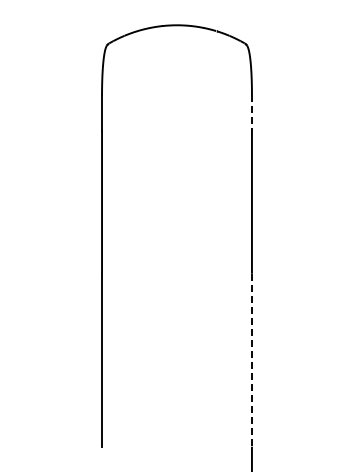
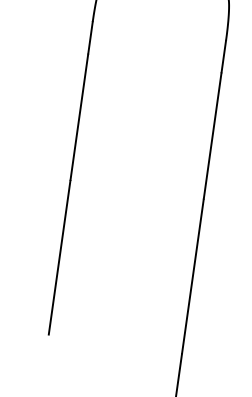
line: (251, 113) -> (223, 57), dashed -> solid
line: (251, 360) -> (192, 276), dashed -> solid

